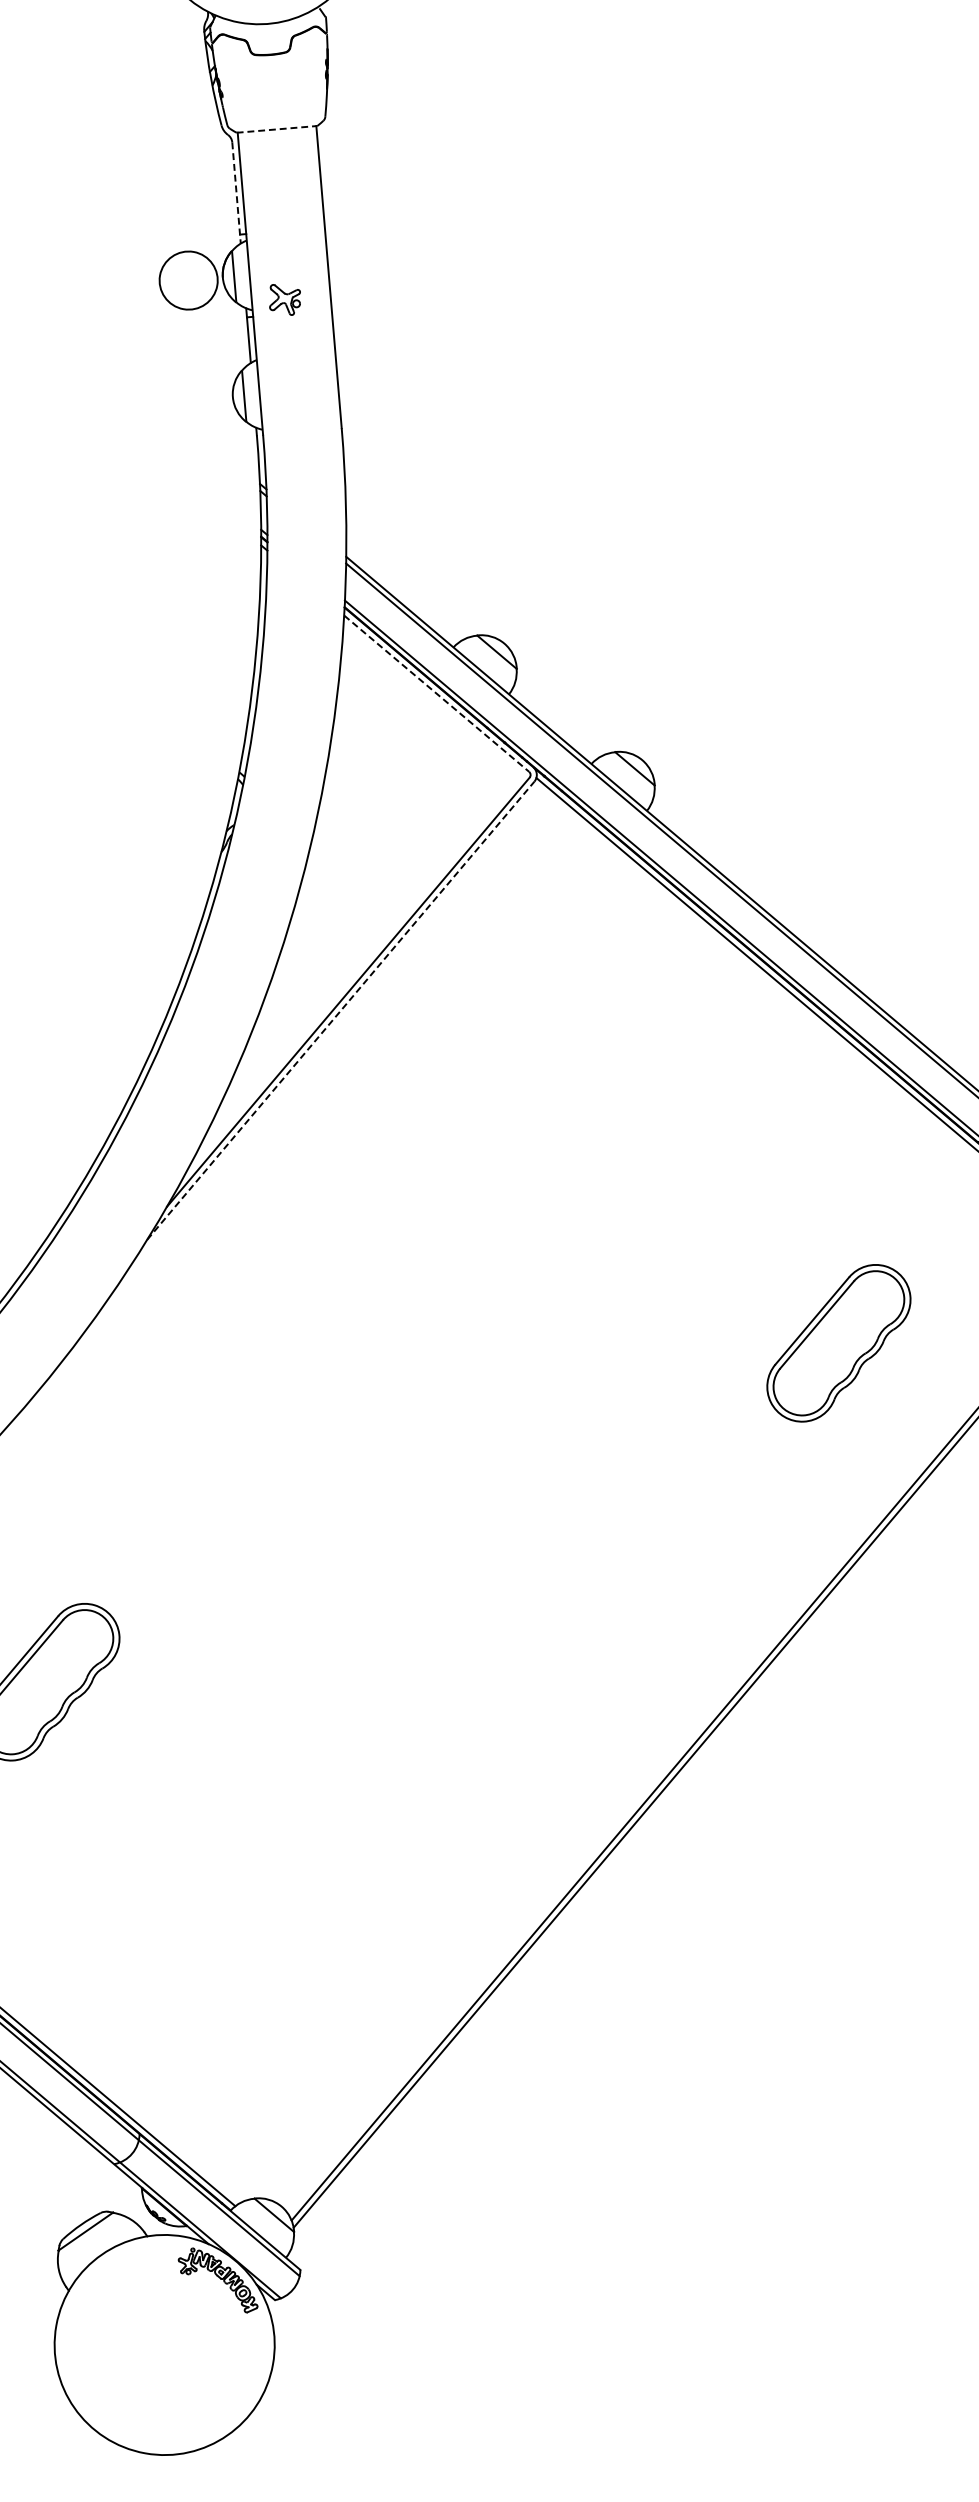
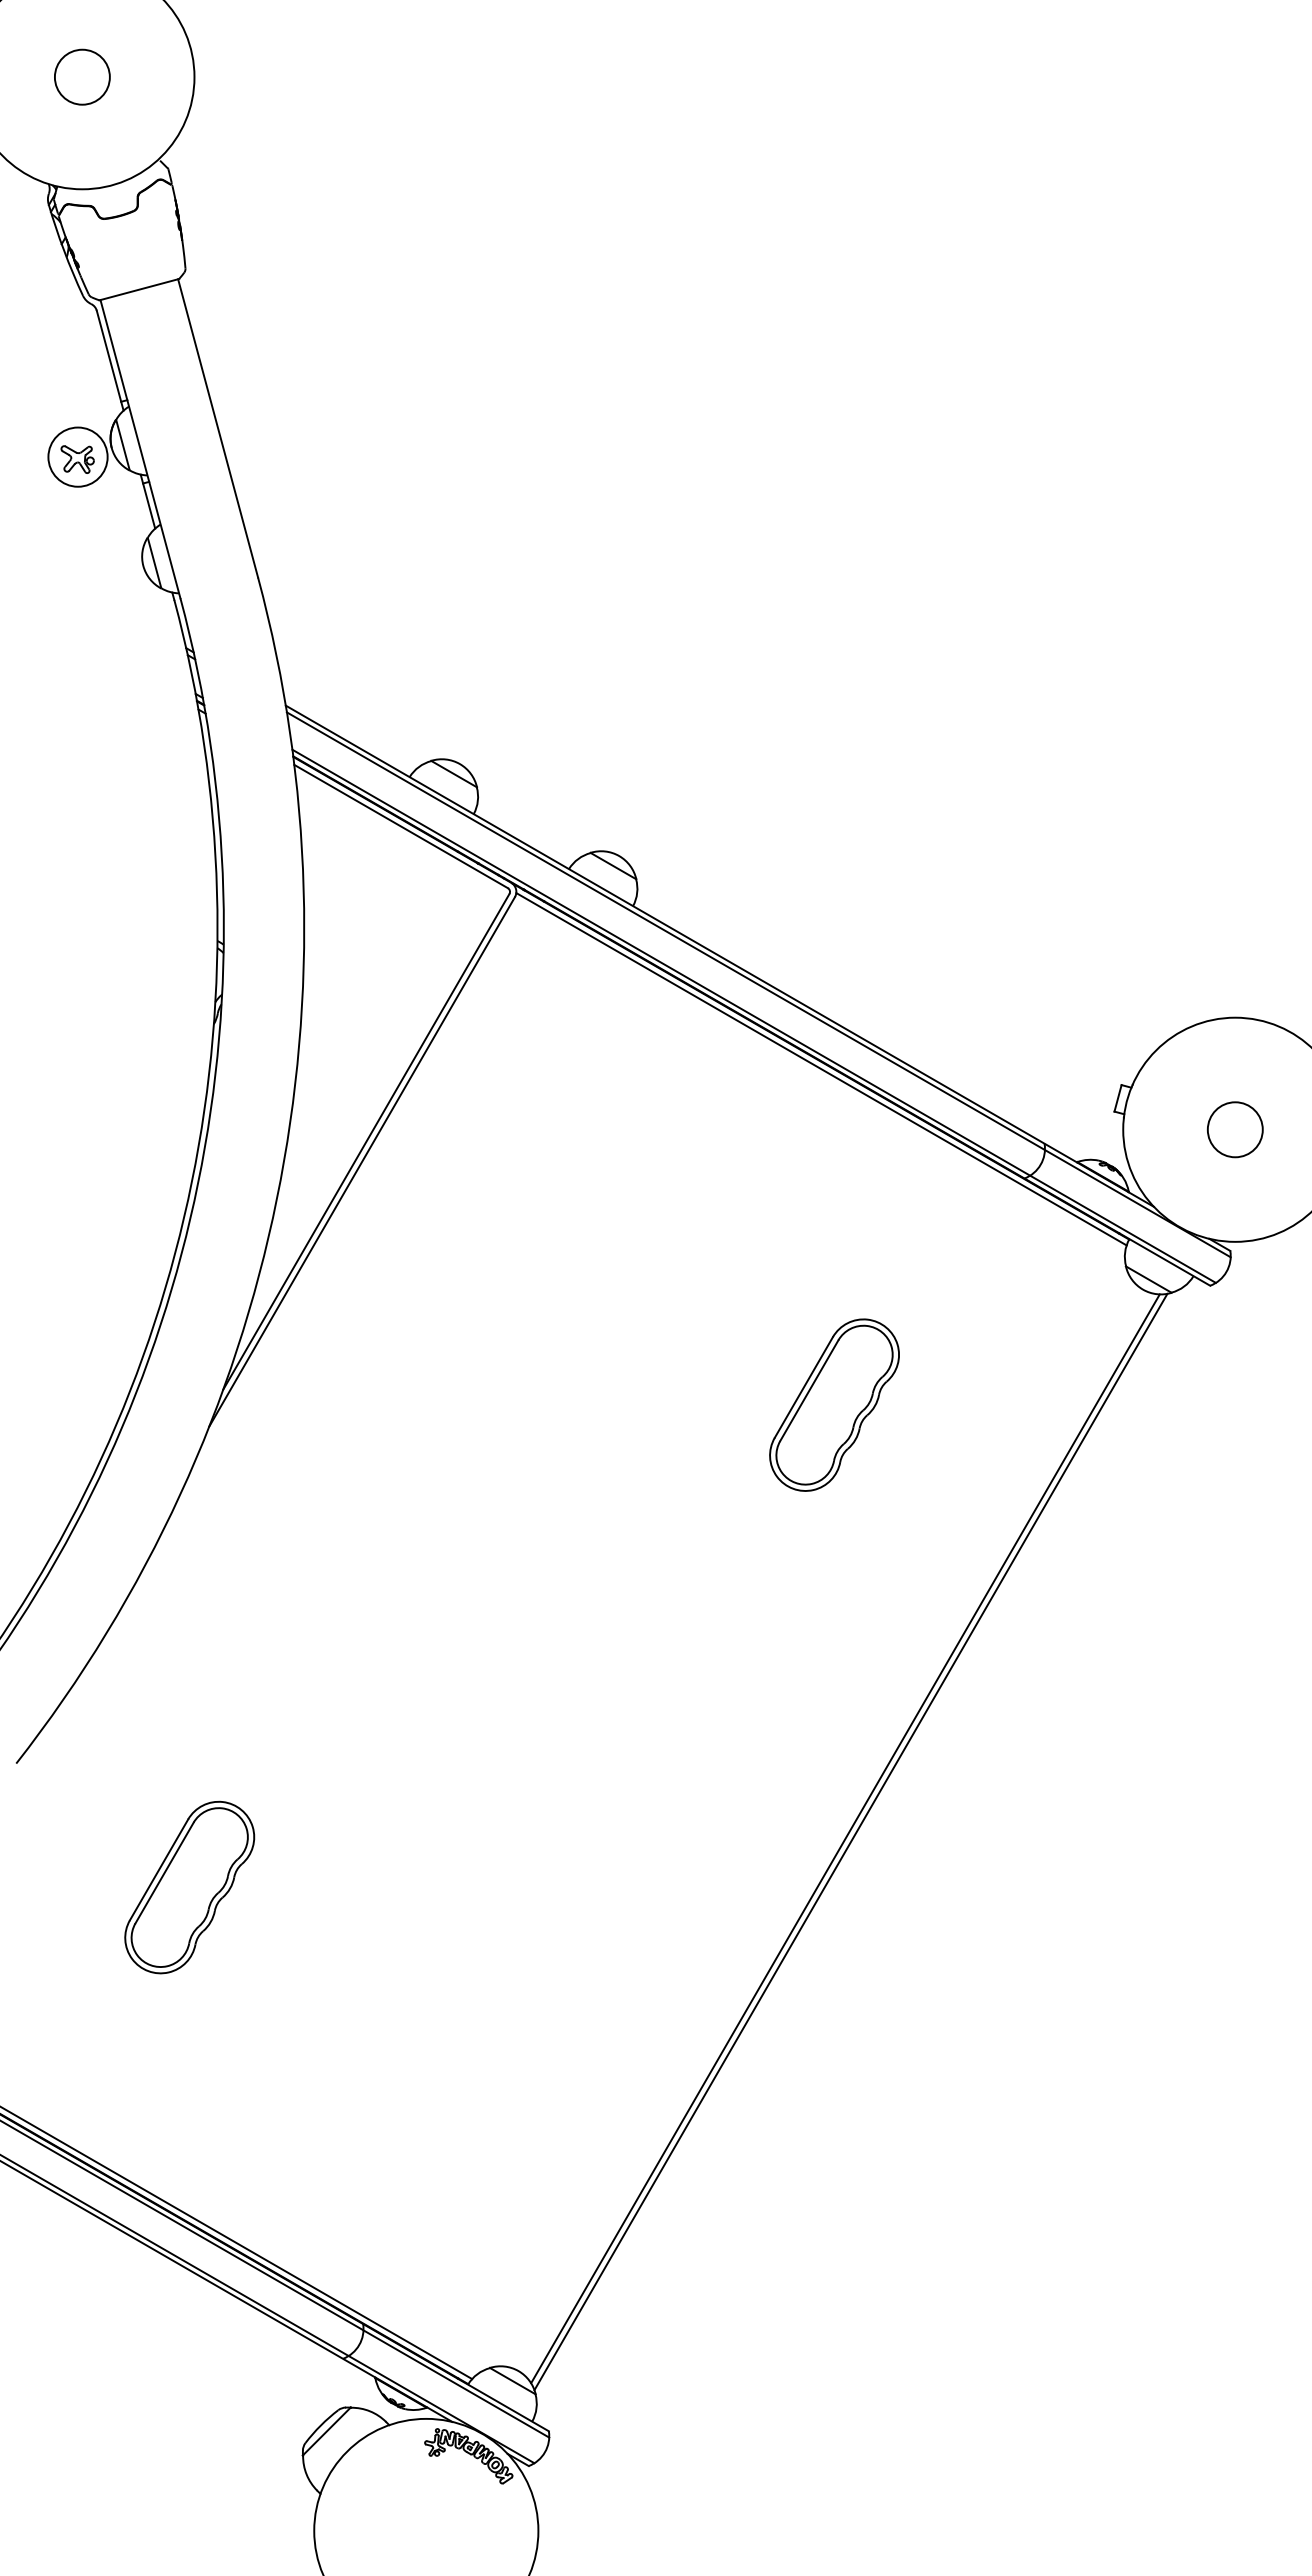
line: (277, 129) -> (139, 289), dashed -> solid
line: (236, 192) -> (110, 360), dashed -> solid
part: (284, 300) -> (77, 459), moved
line: (437, 693) -> (401, 826), dashed -> solid
line: (341, 1010) -> (362, 1161), dashed -> solid
part: (839, 1342) -> (834, 1404), moved

